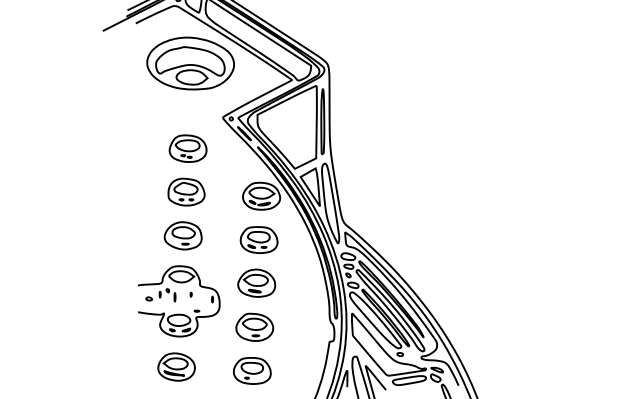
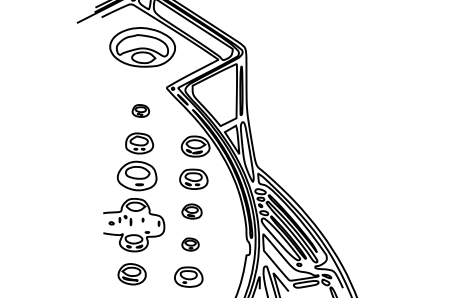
part: (187, 147) -> (140, 110), size x0.6
part: (182, 236) -> (136, 176), size x1.4
part: (255, 283) -> (191, 211), size x0.7
part: (254, 327) -> (190, 244), size x0.6

